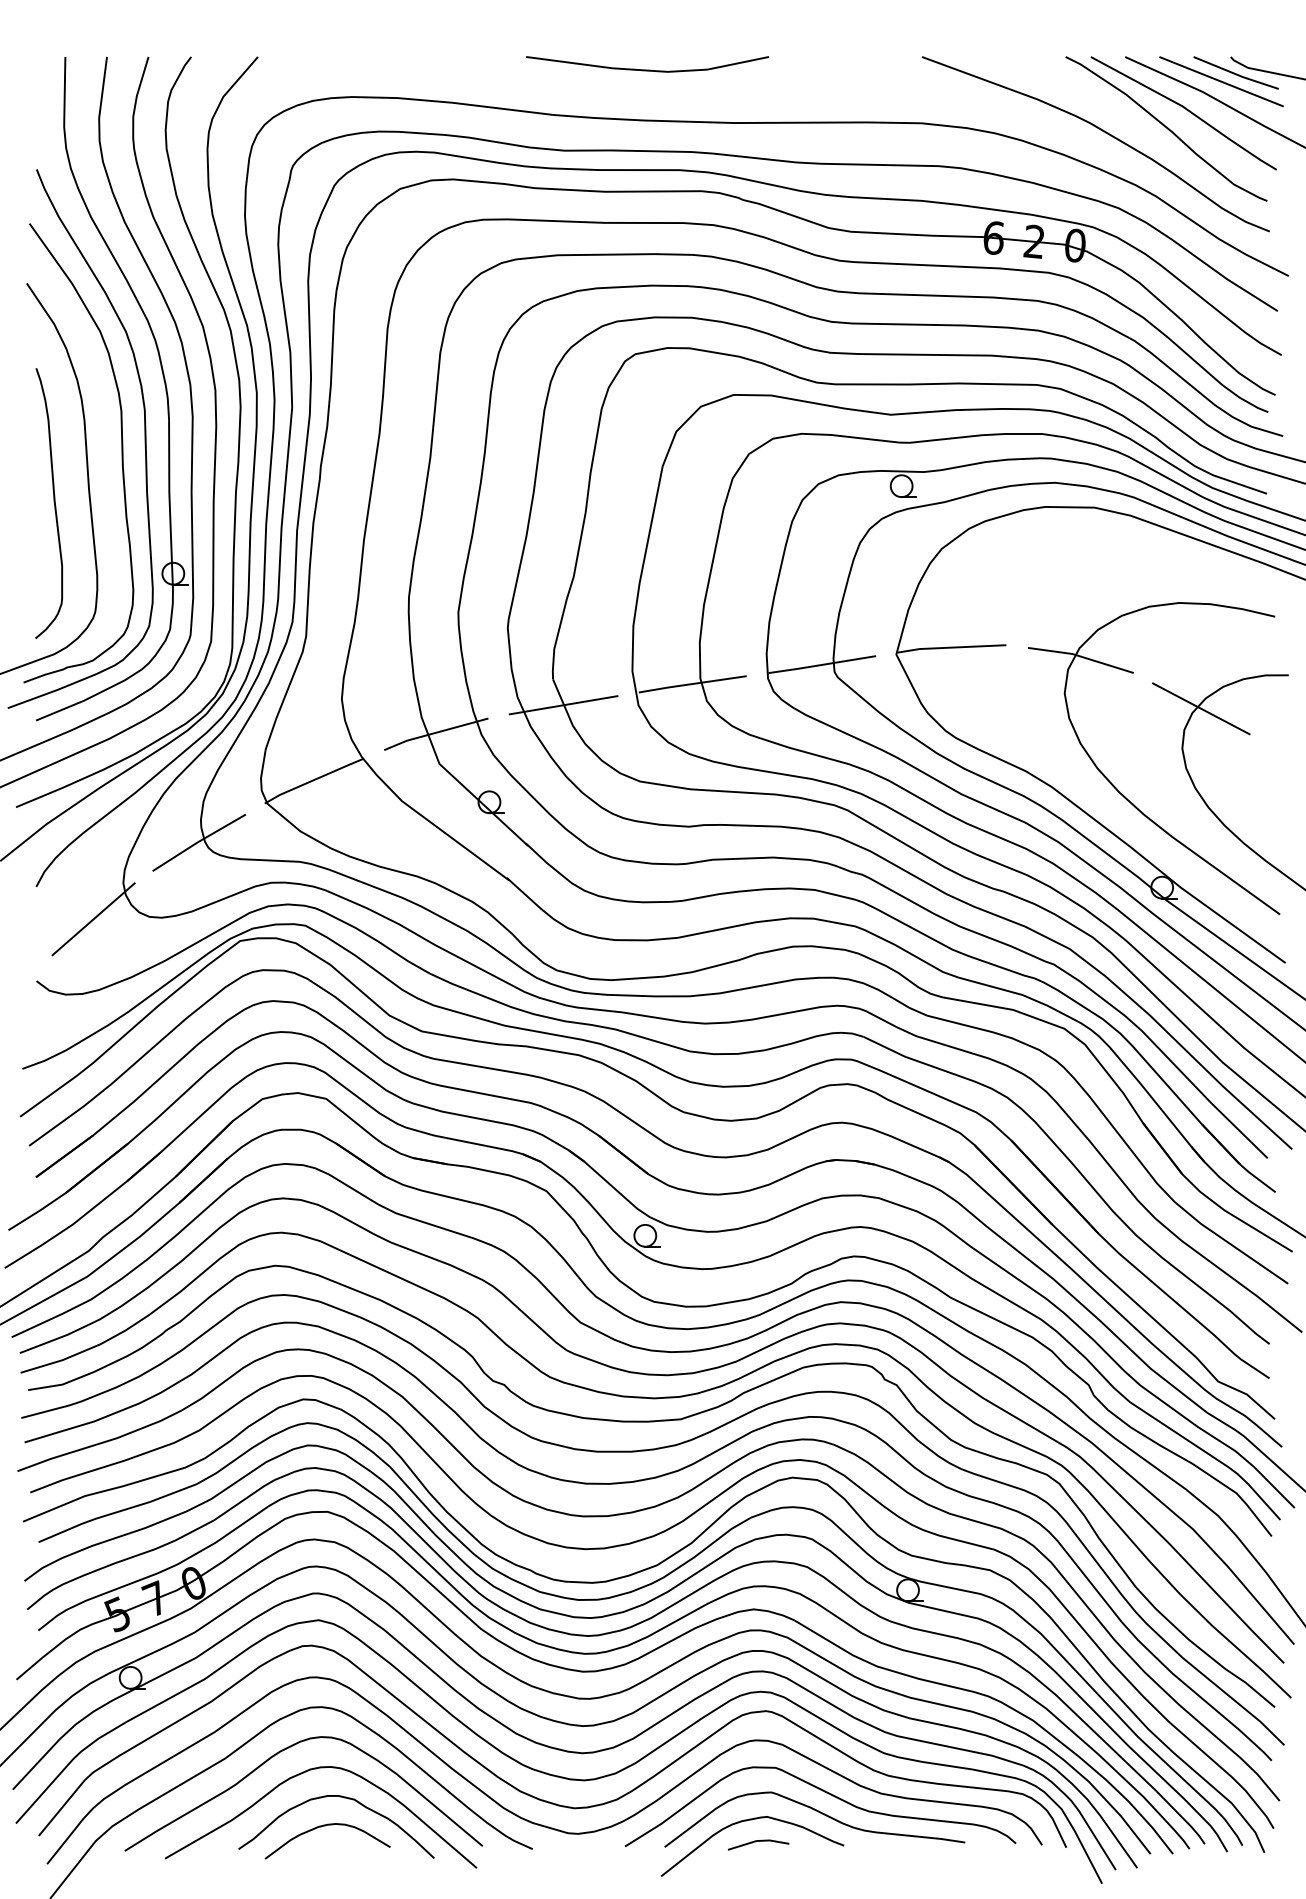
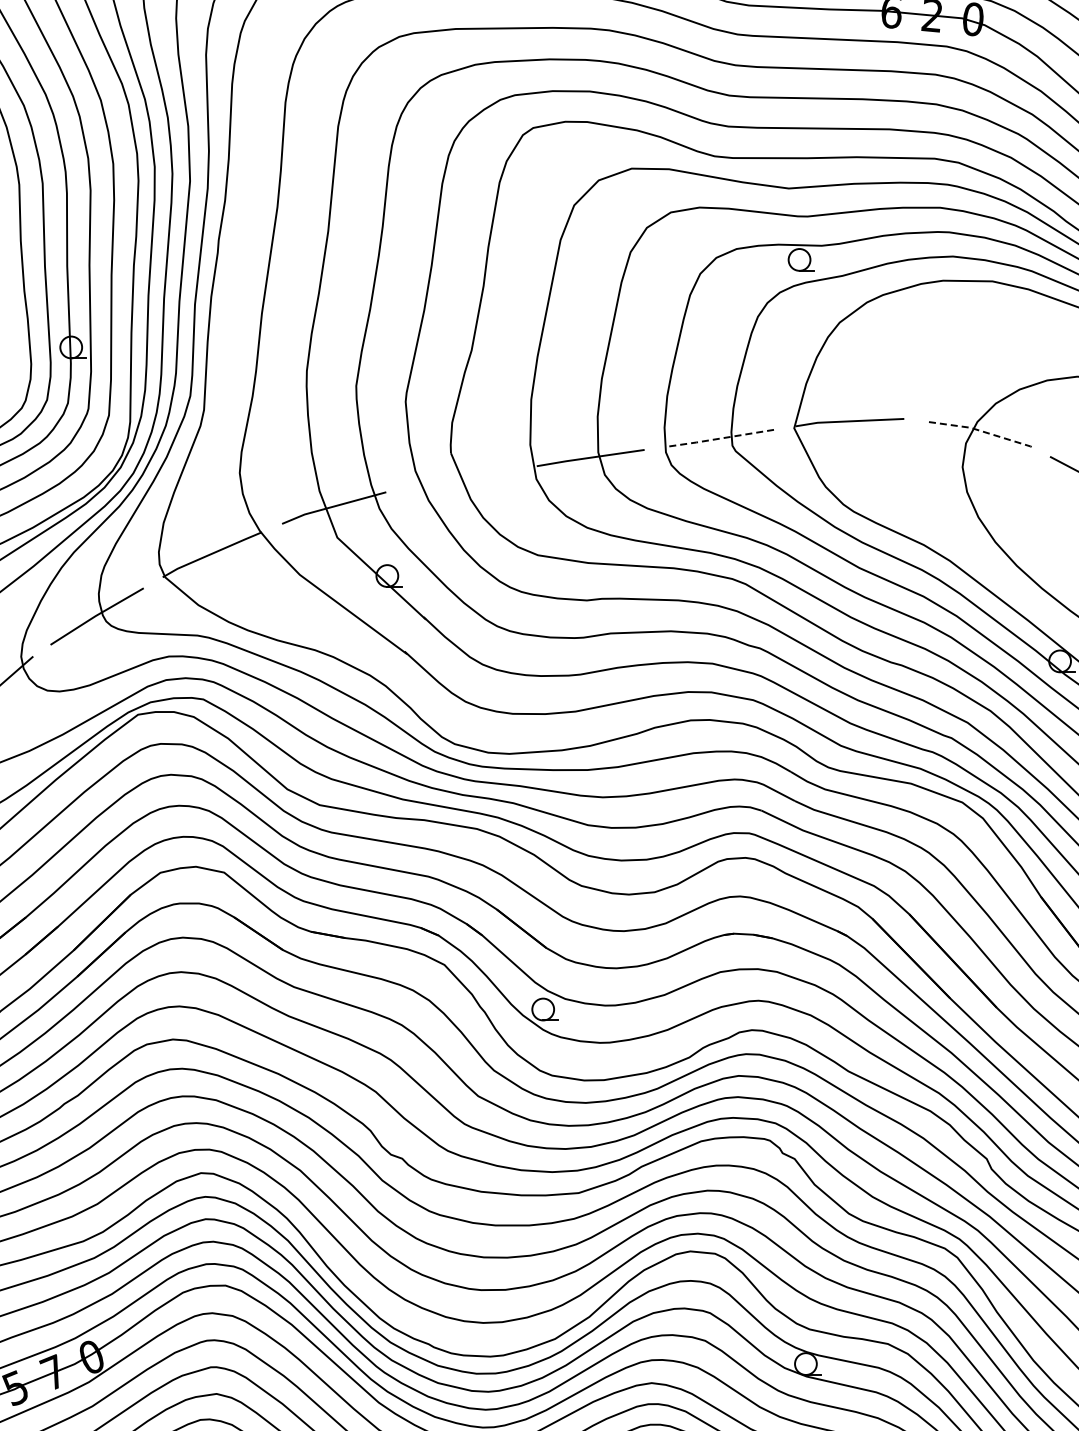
line: (1082, 656) -> (980, 430), solid -> dashed
line: (821, 665) -> (719, 439), solid -> dashed
line: (563, 705) -> (461, 479), removed

